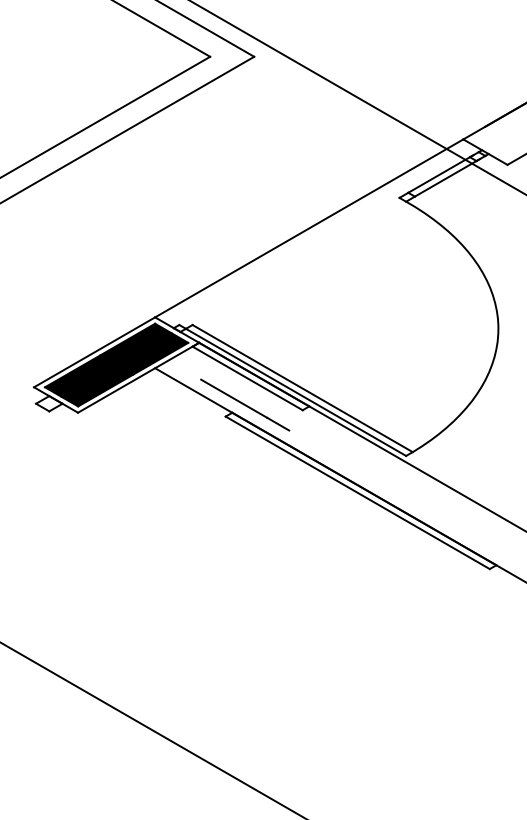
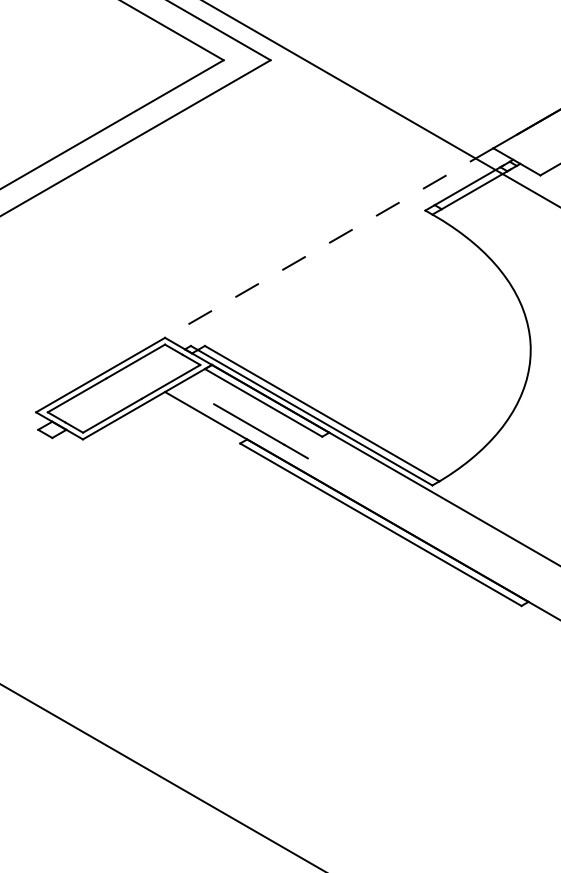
line: (309, 228) -> (329, 243), solid -> dashed
fill: (116, 364) -> (123, 388), removed

